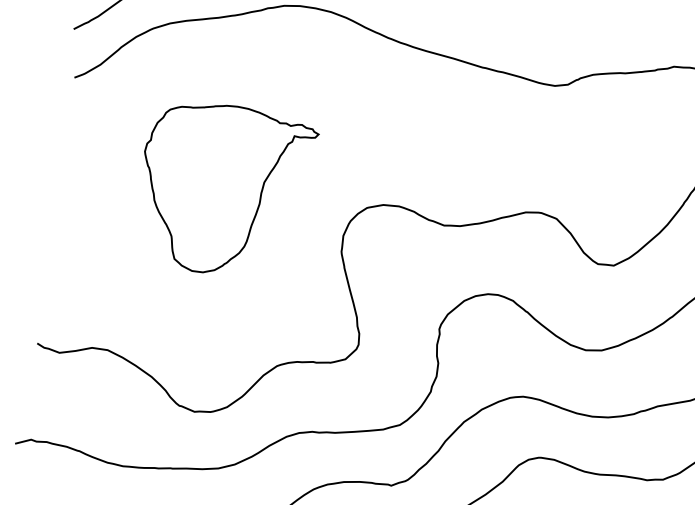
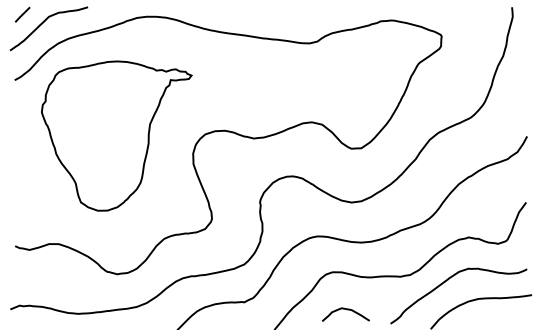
part: (224, 189) -> (116, 135), size x1.43

